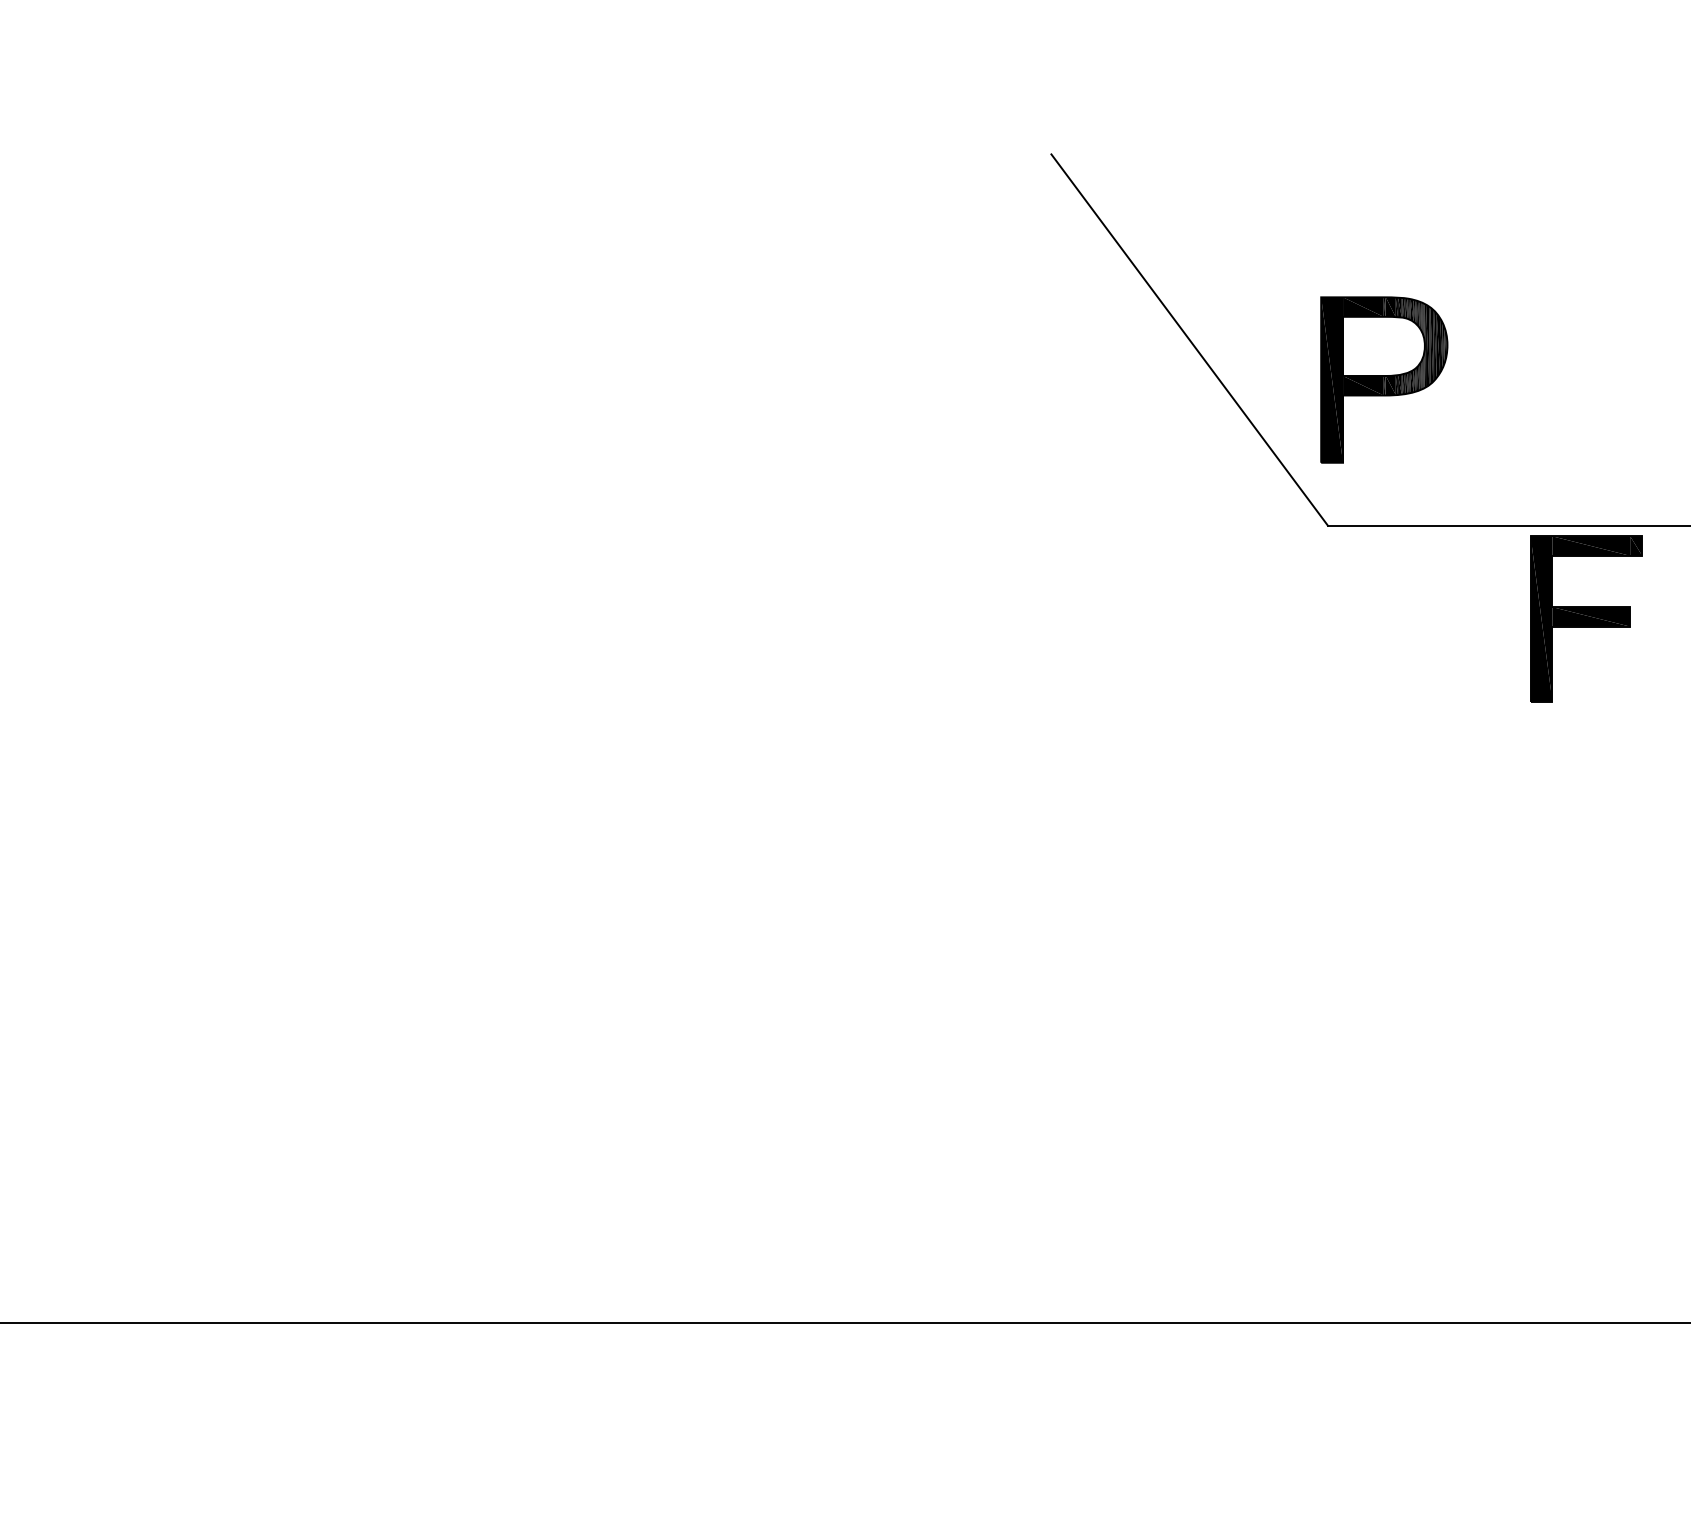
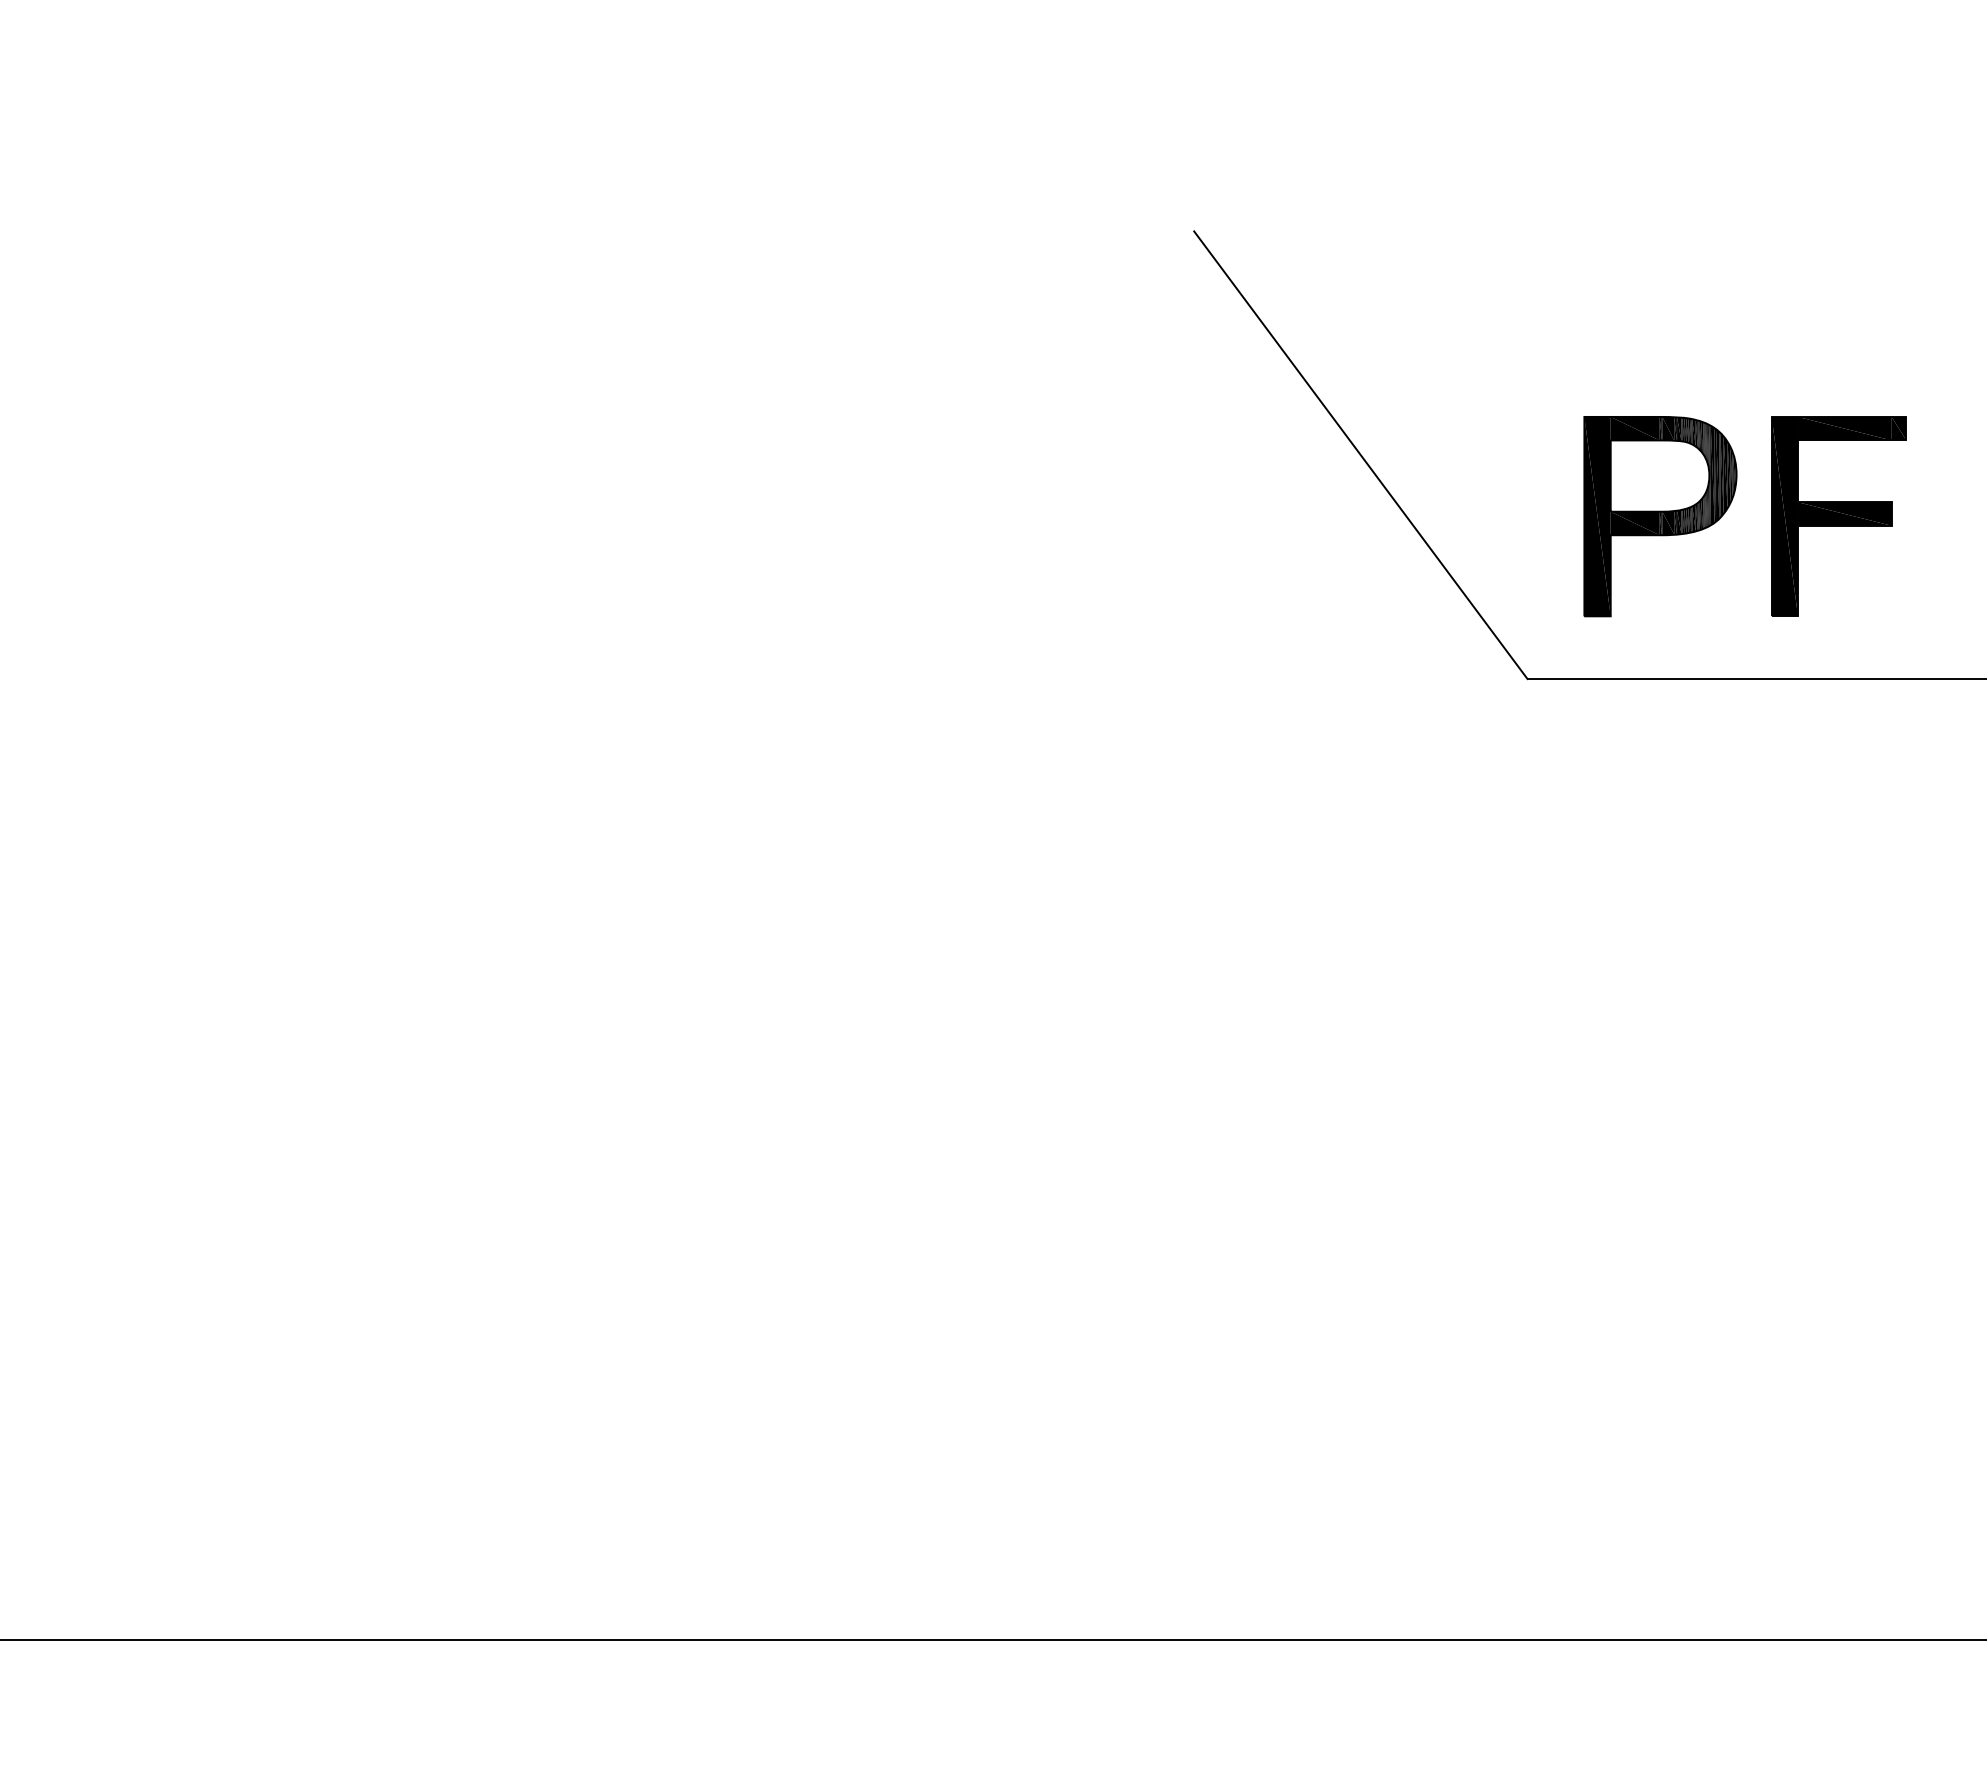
part: (1384, 379) -> (1660, 515), moved
part: (1586, 618) -> (1839, 515), moved

